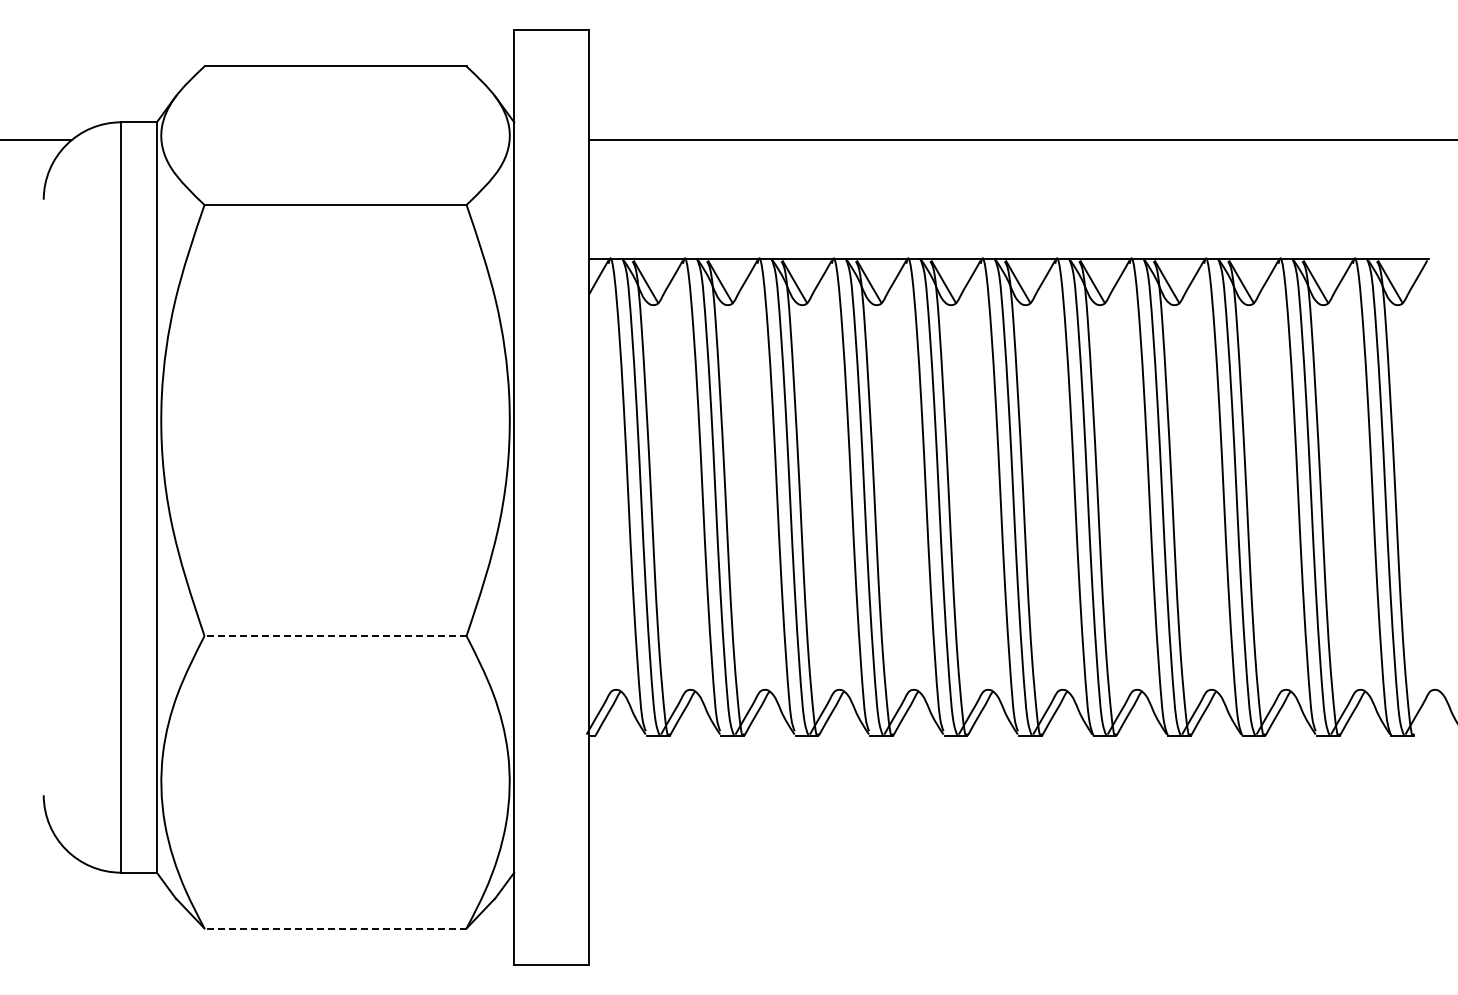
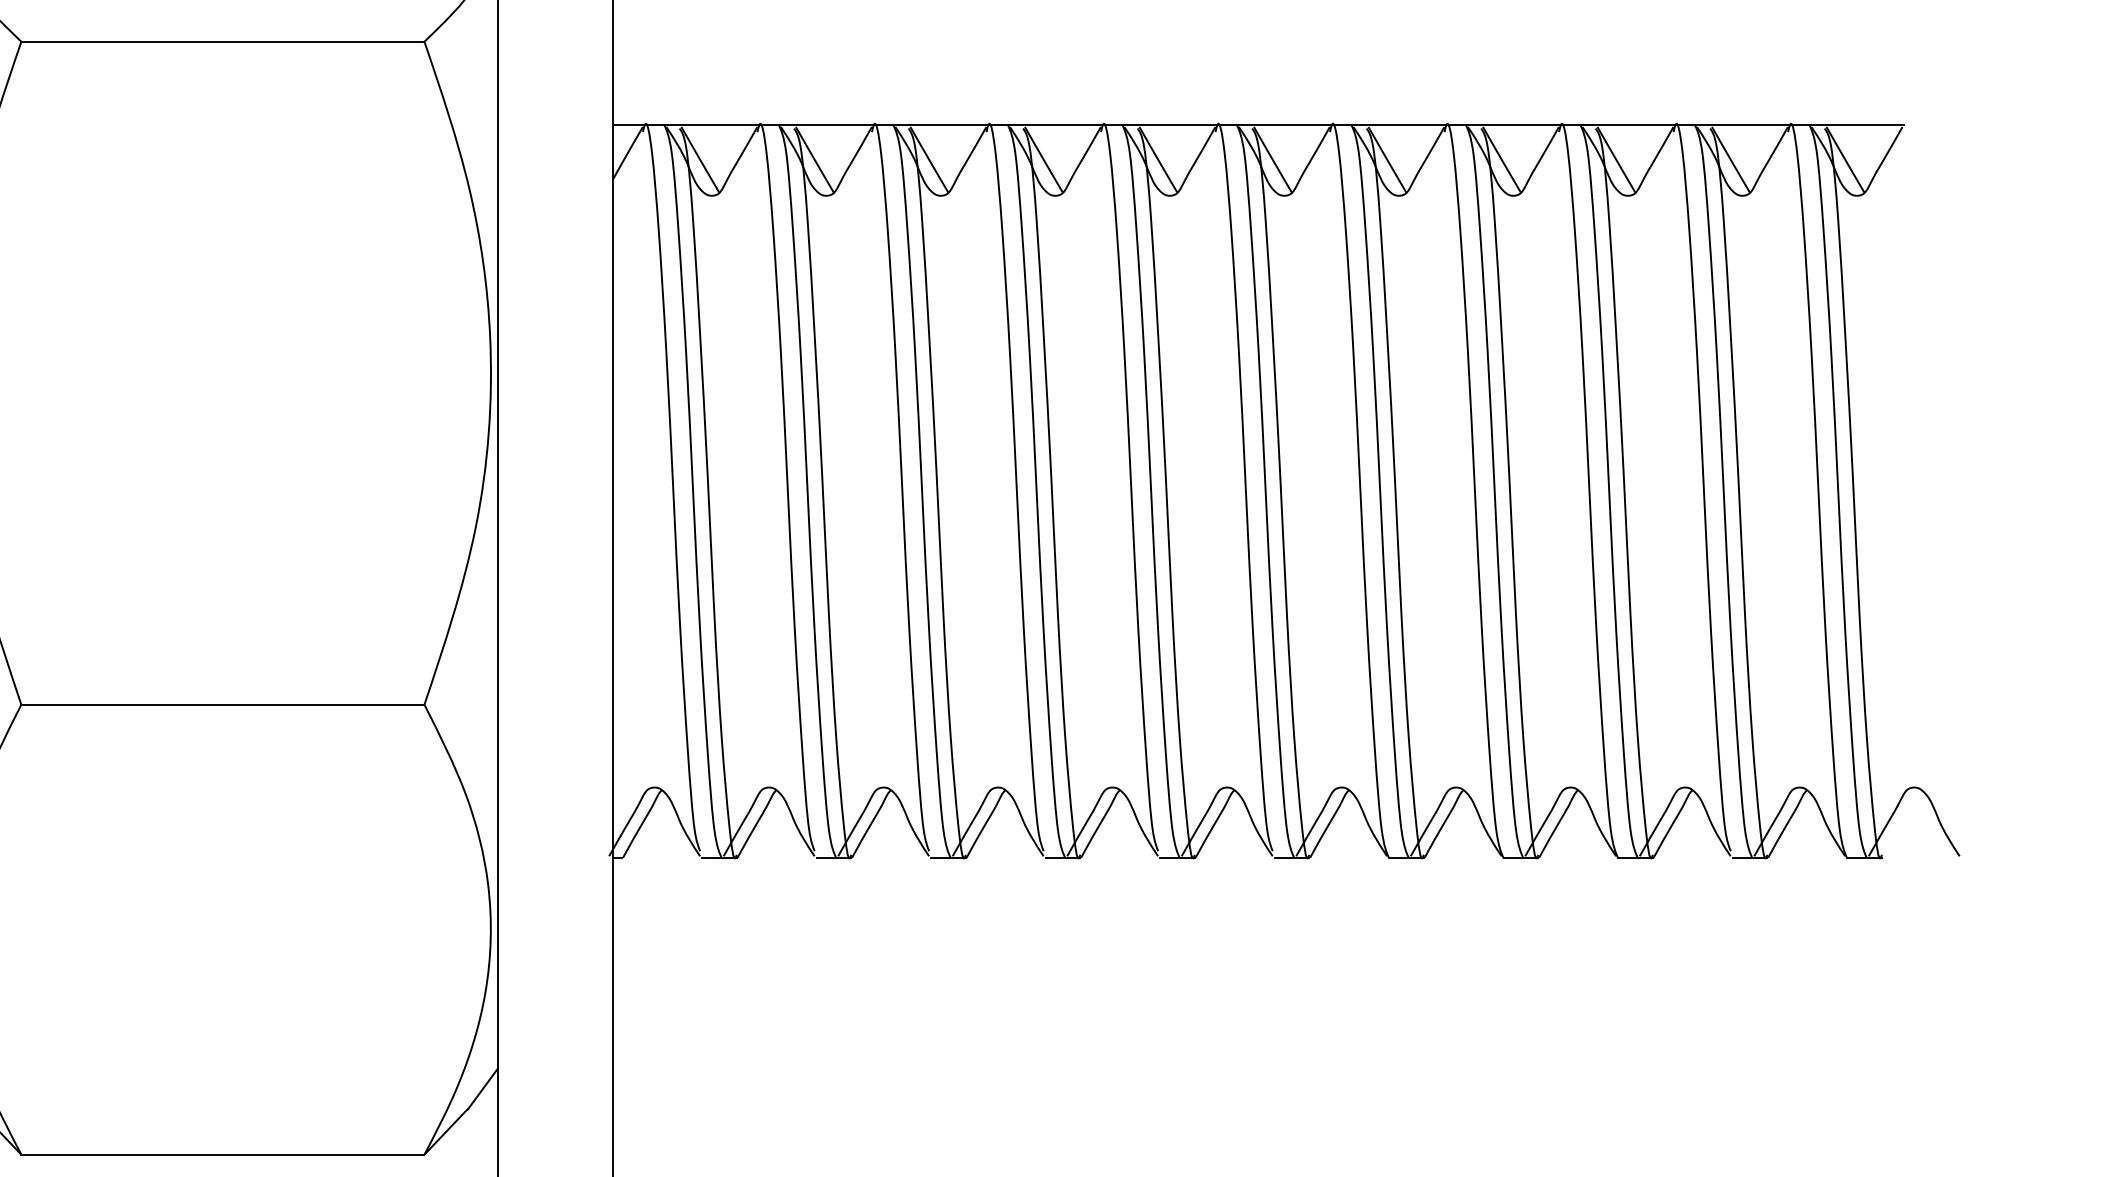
line: (335, 636) -> (222, 705), dashed -> solid
line: (335, 928) -> (222, 1154), dashed -> solid

